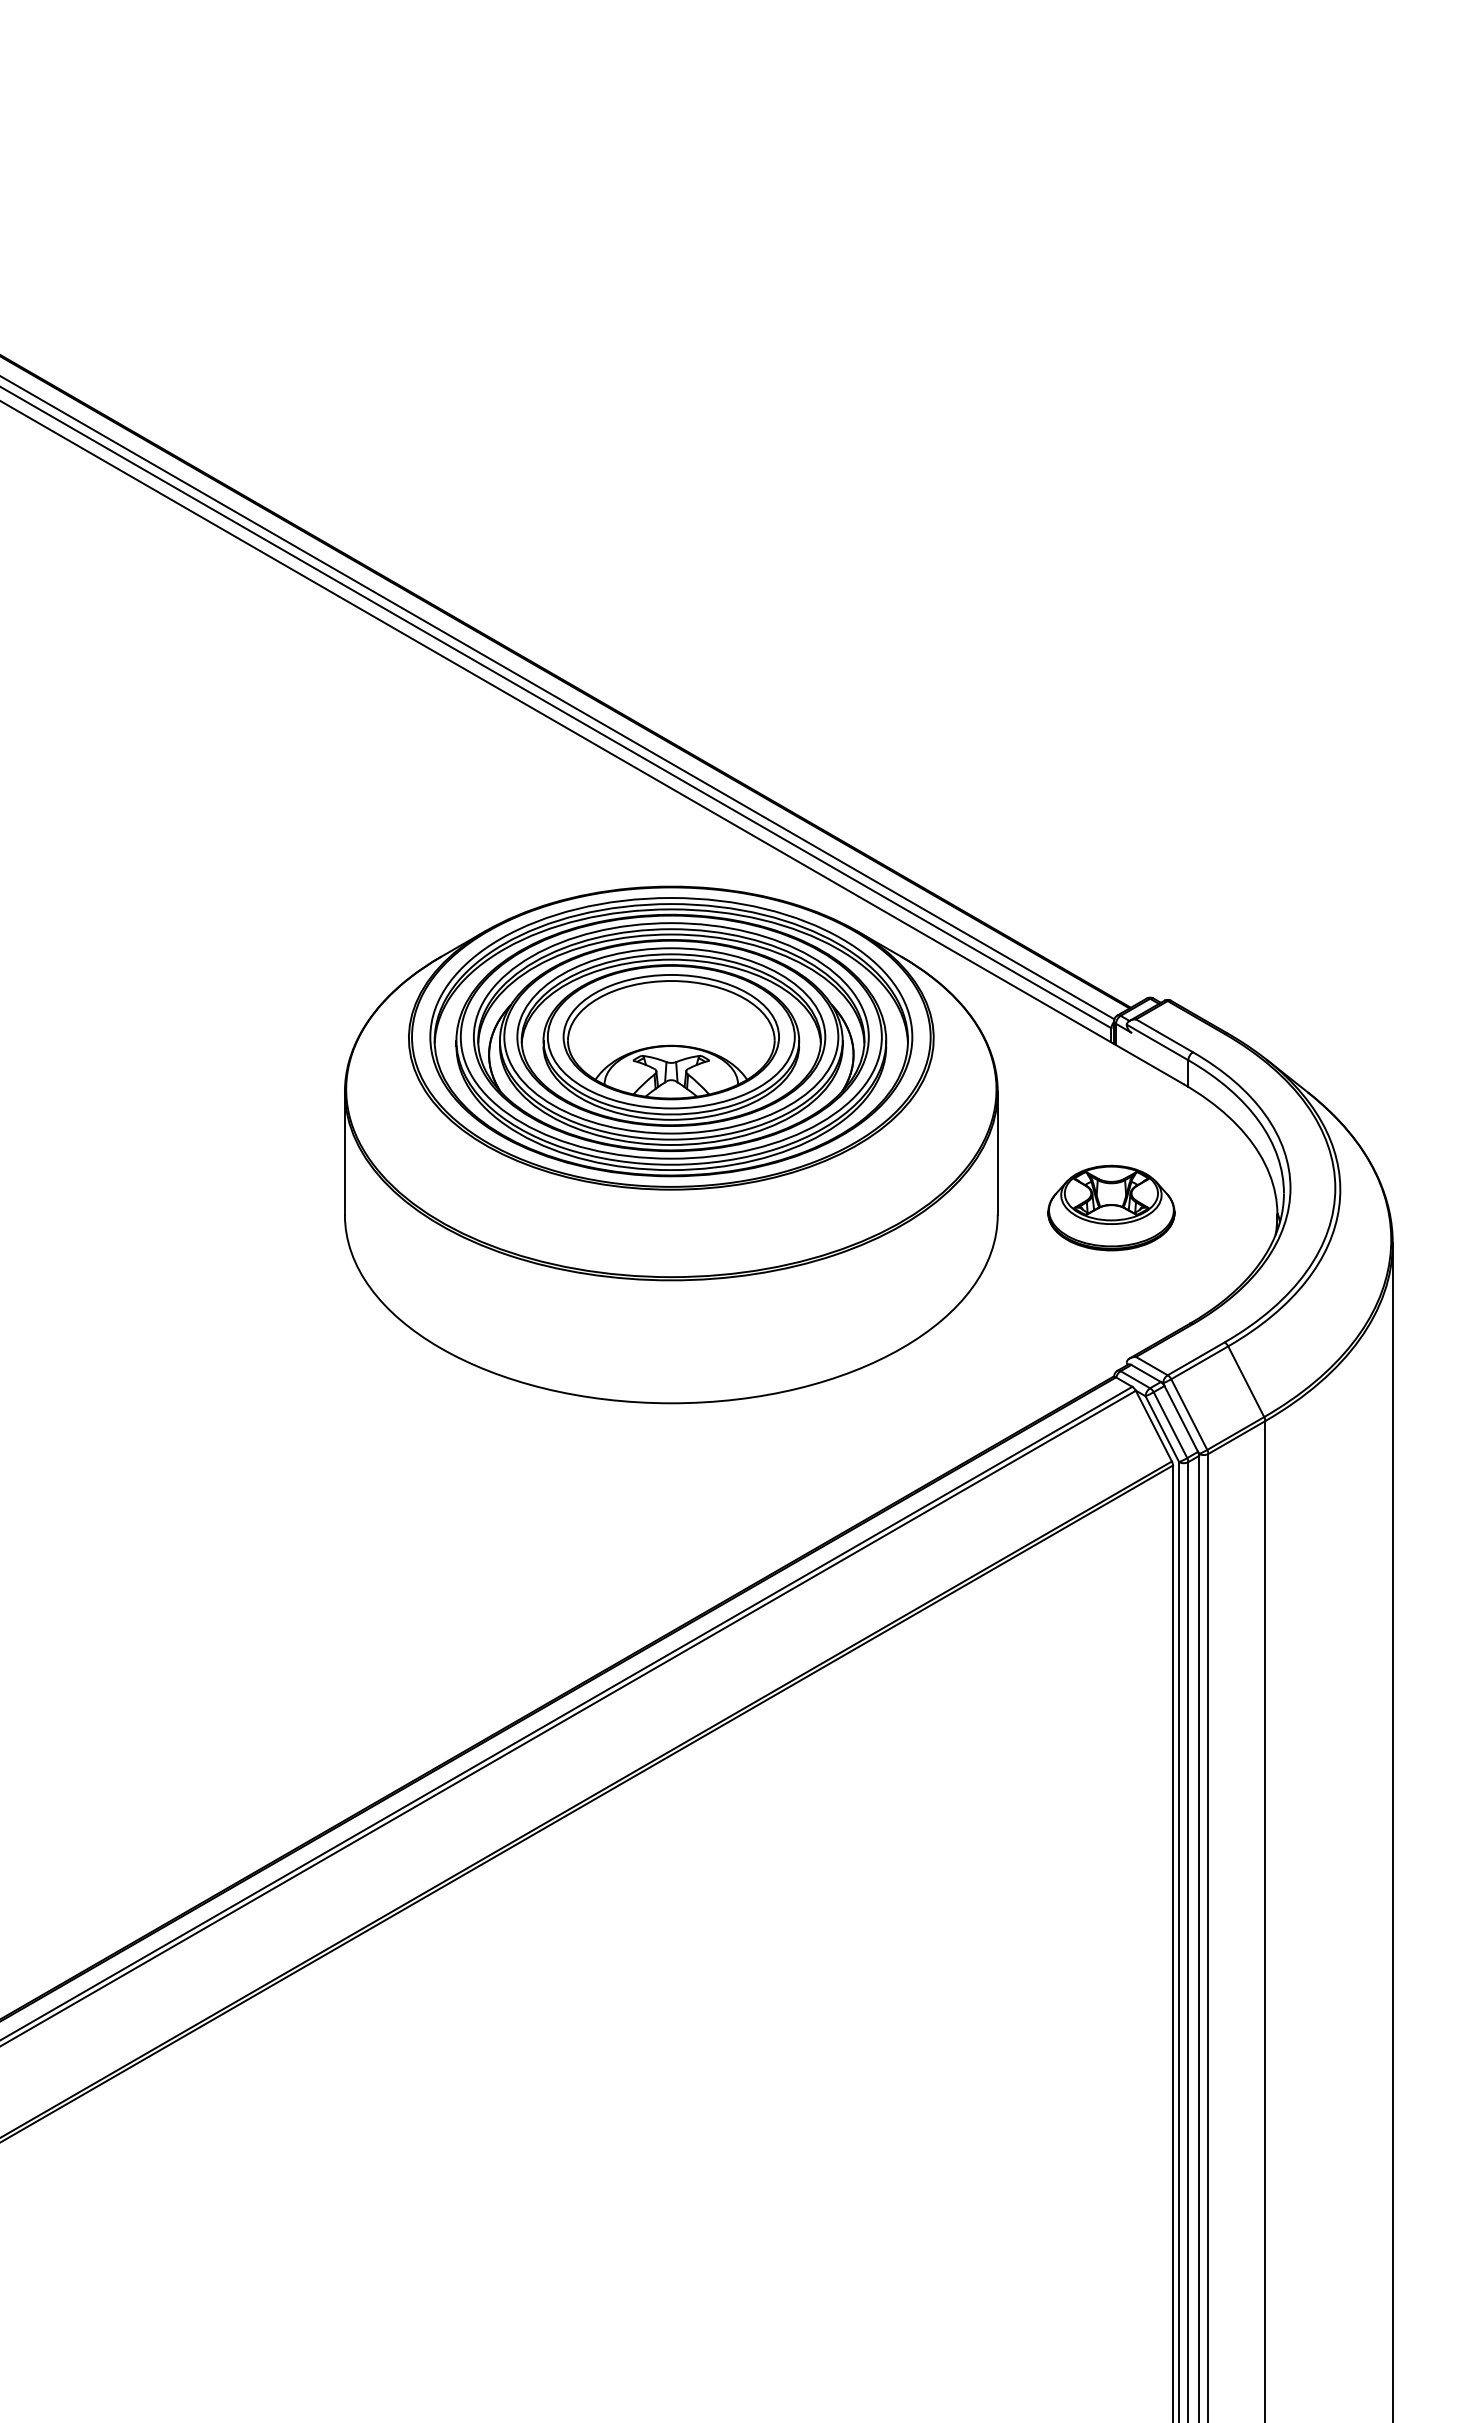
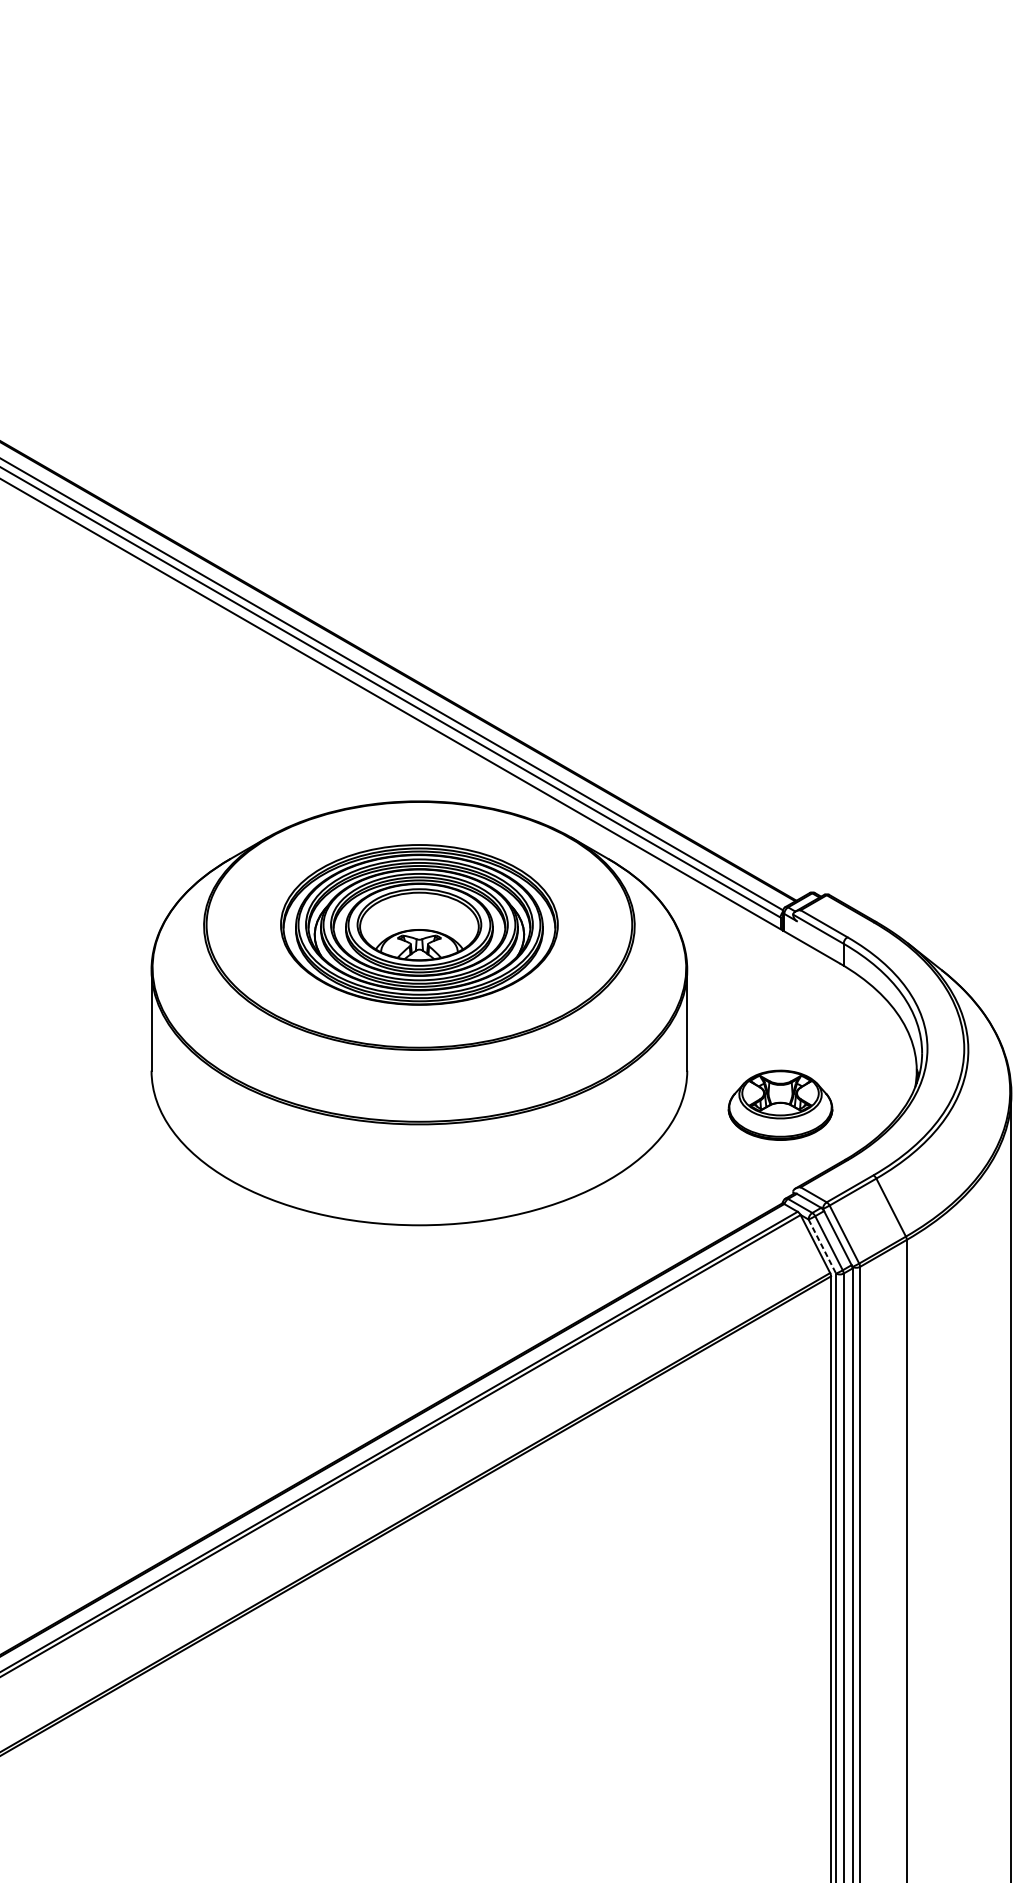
part: (671, 1037) -> (419, 925), size x0.7
part: (1111, 1207) -> (780, 1104), moved
line: (1162, 1429) -> (822, 1246), solid -> dashed

